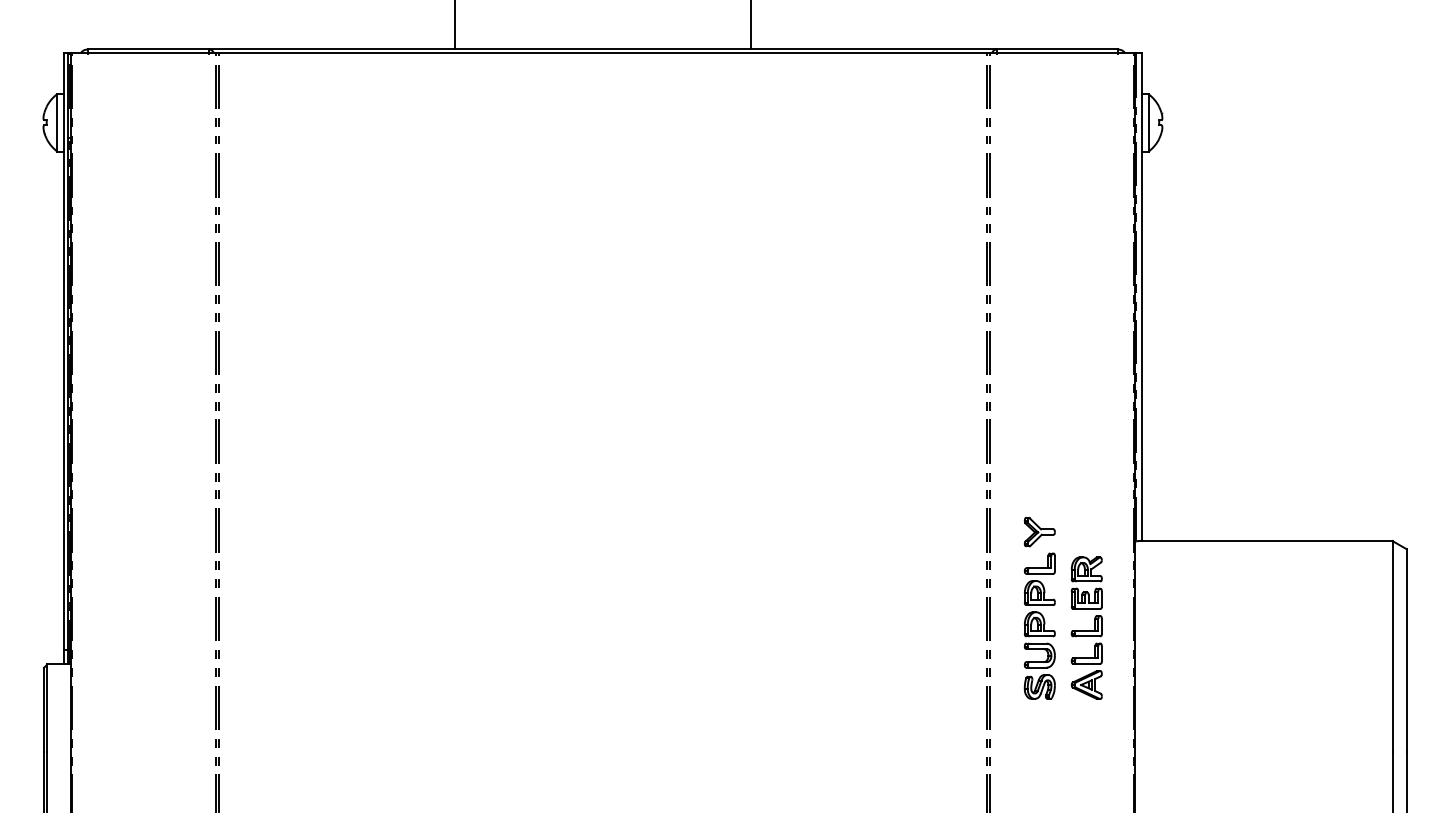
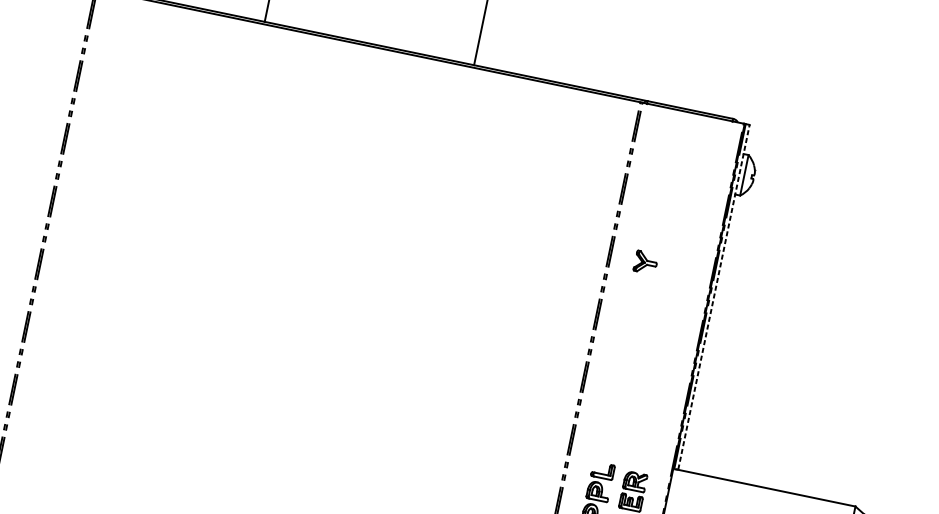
line: (1141, 296) -> (713, 296), solid -> dashed
part: (1039, 532) -> (645, 262), moved

